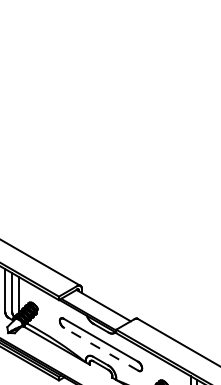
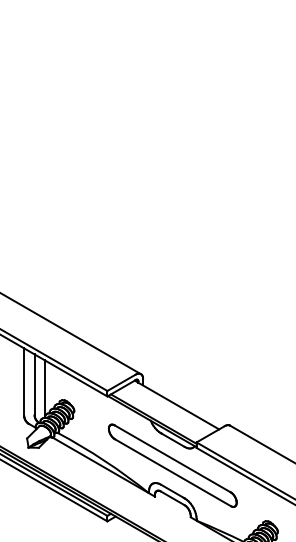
line: (100, 348) -> (172, 471), dashed -> solid

